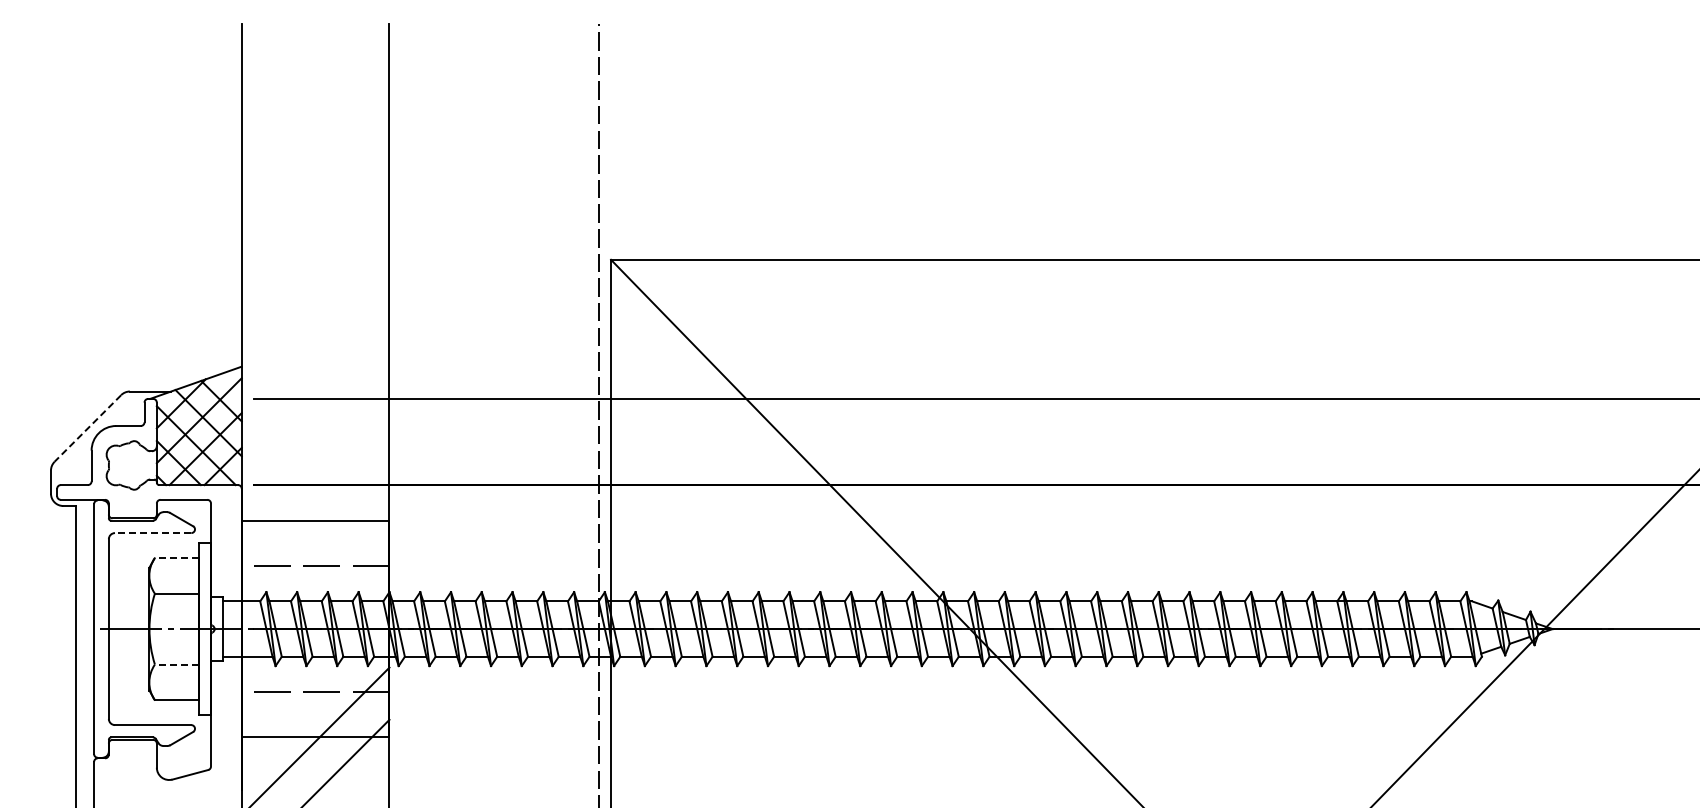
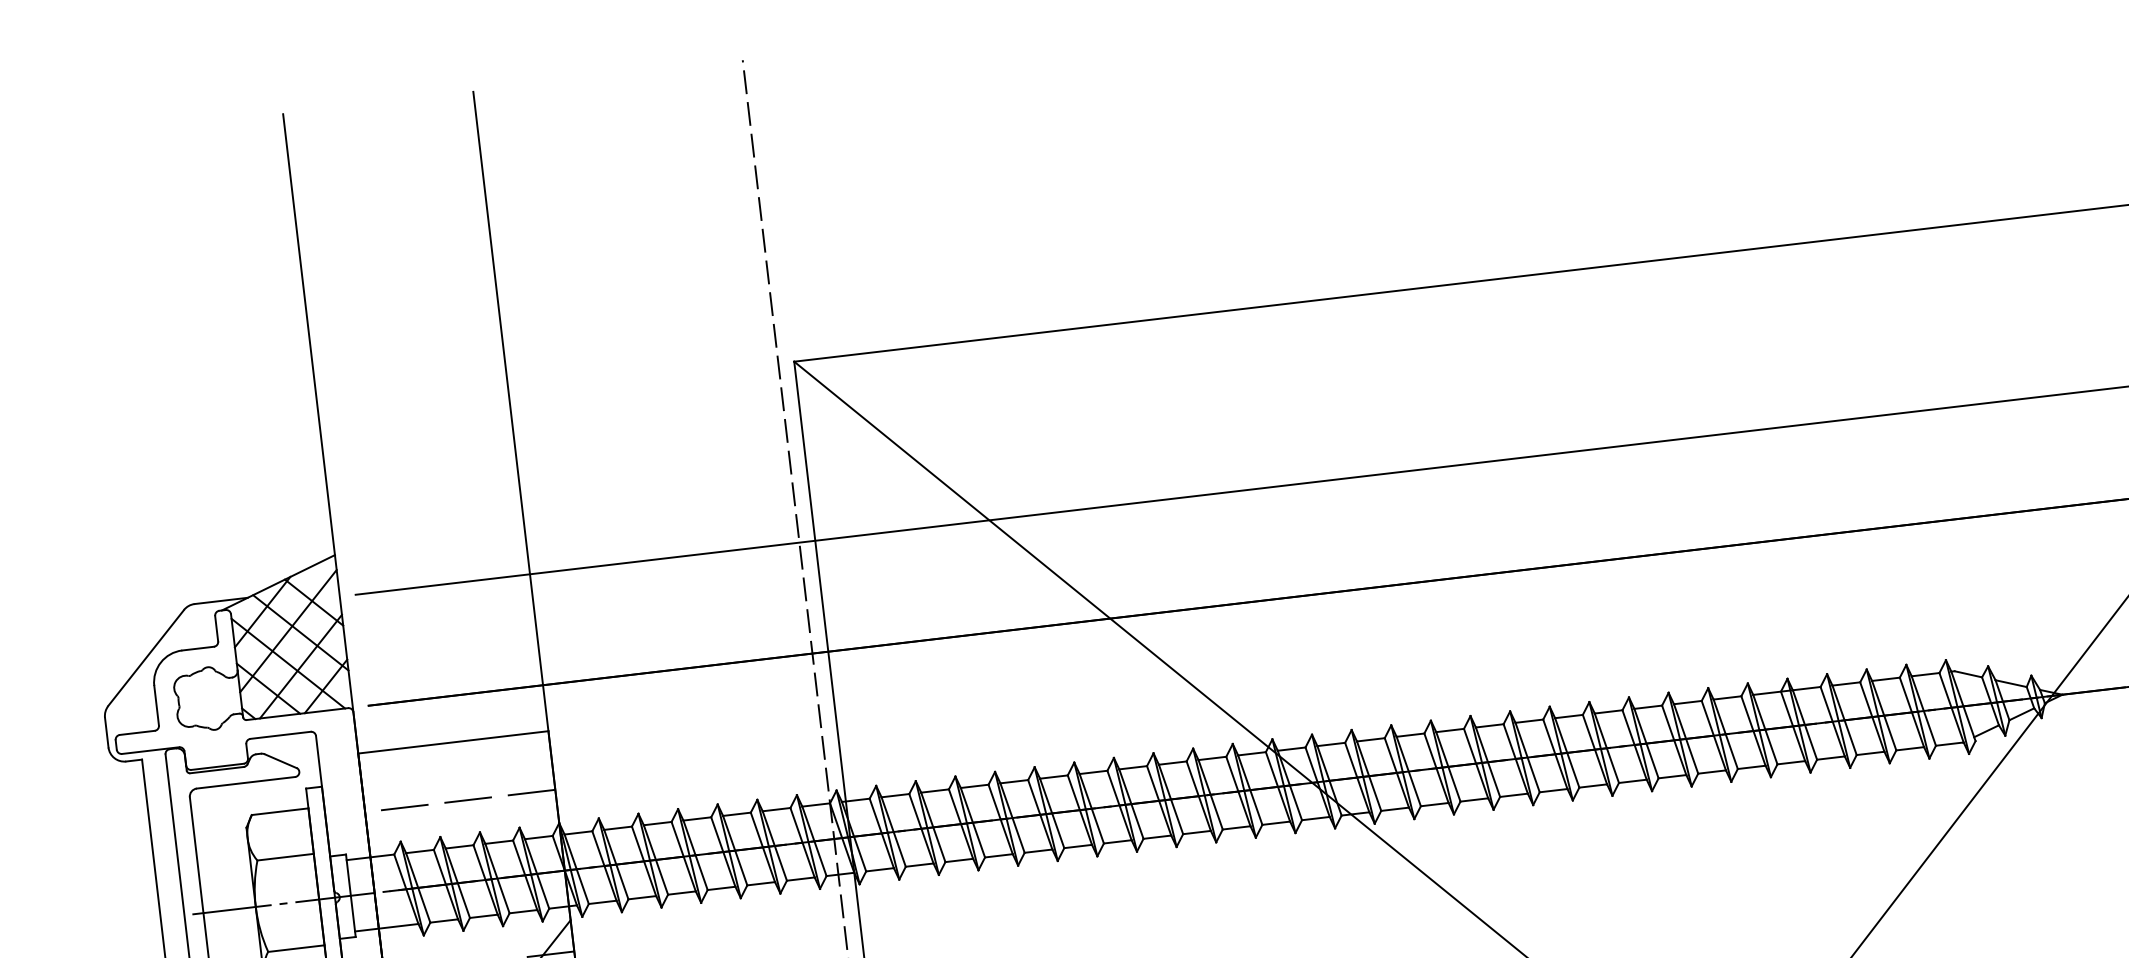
line: (87, 428) -> (145, 658), dashed -> solid
line: (152, 533) -> (245, 783), dashed -> solid
line: (176, 558) -> (279, 811), dashed -> solid
line: (176, 664) -> (295, 948), dashed -> solid

